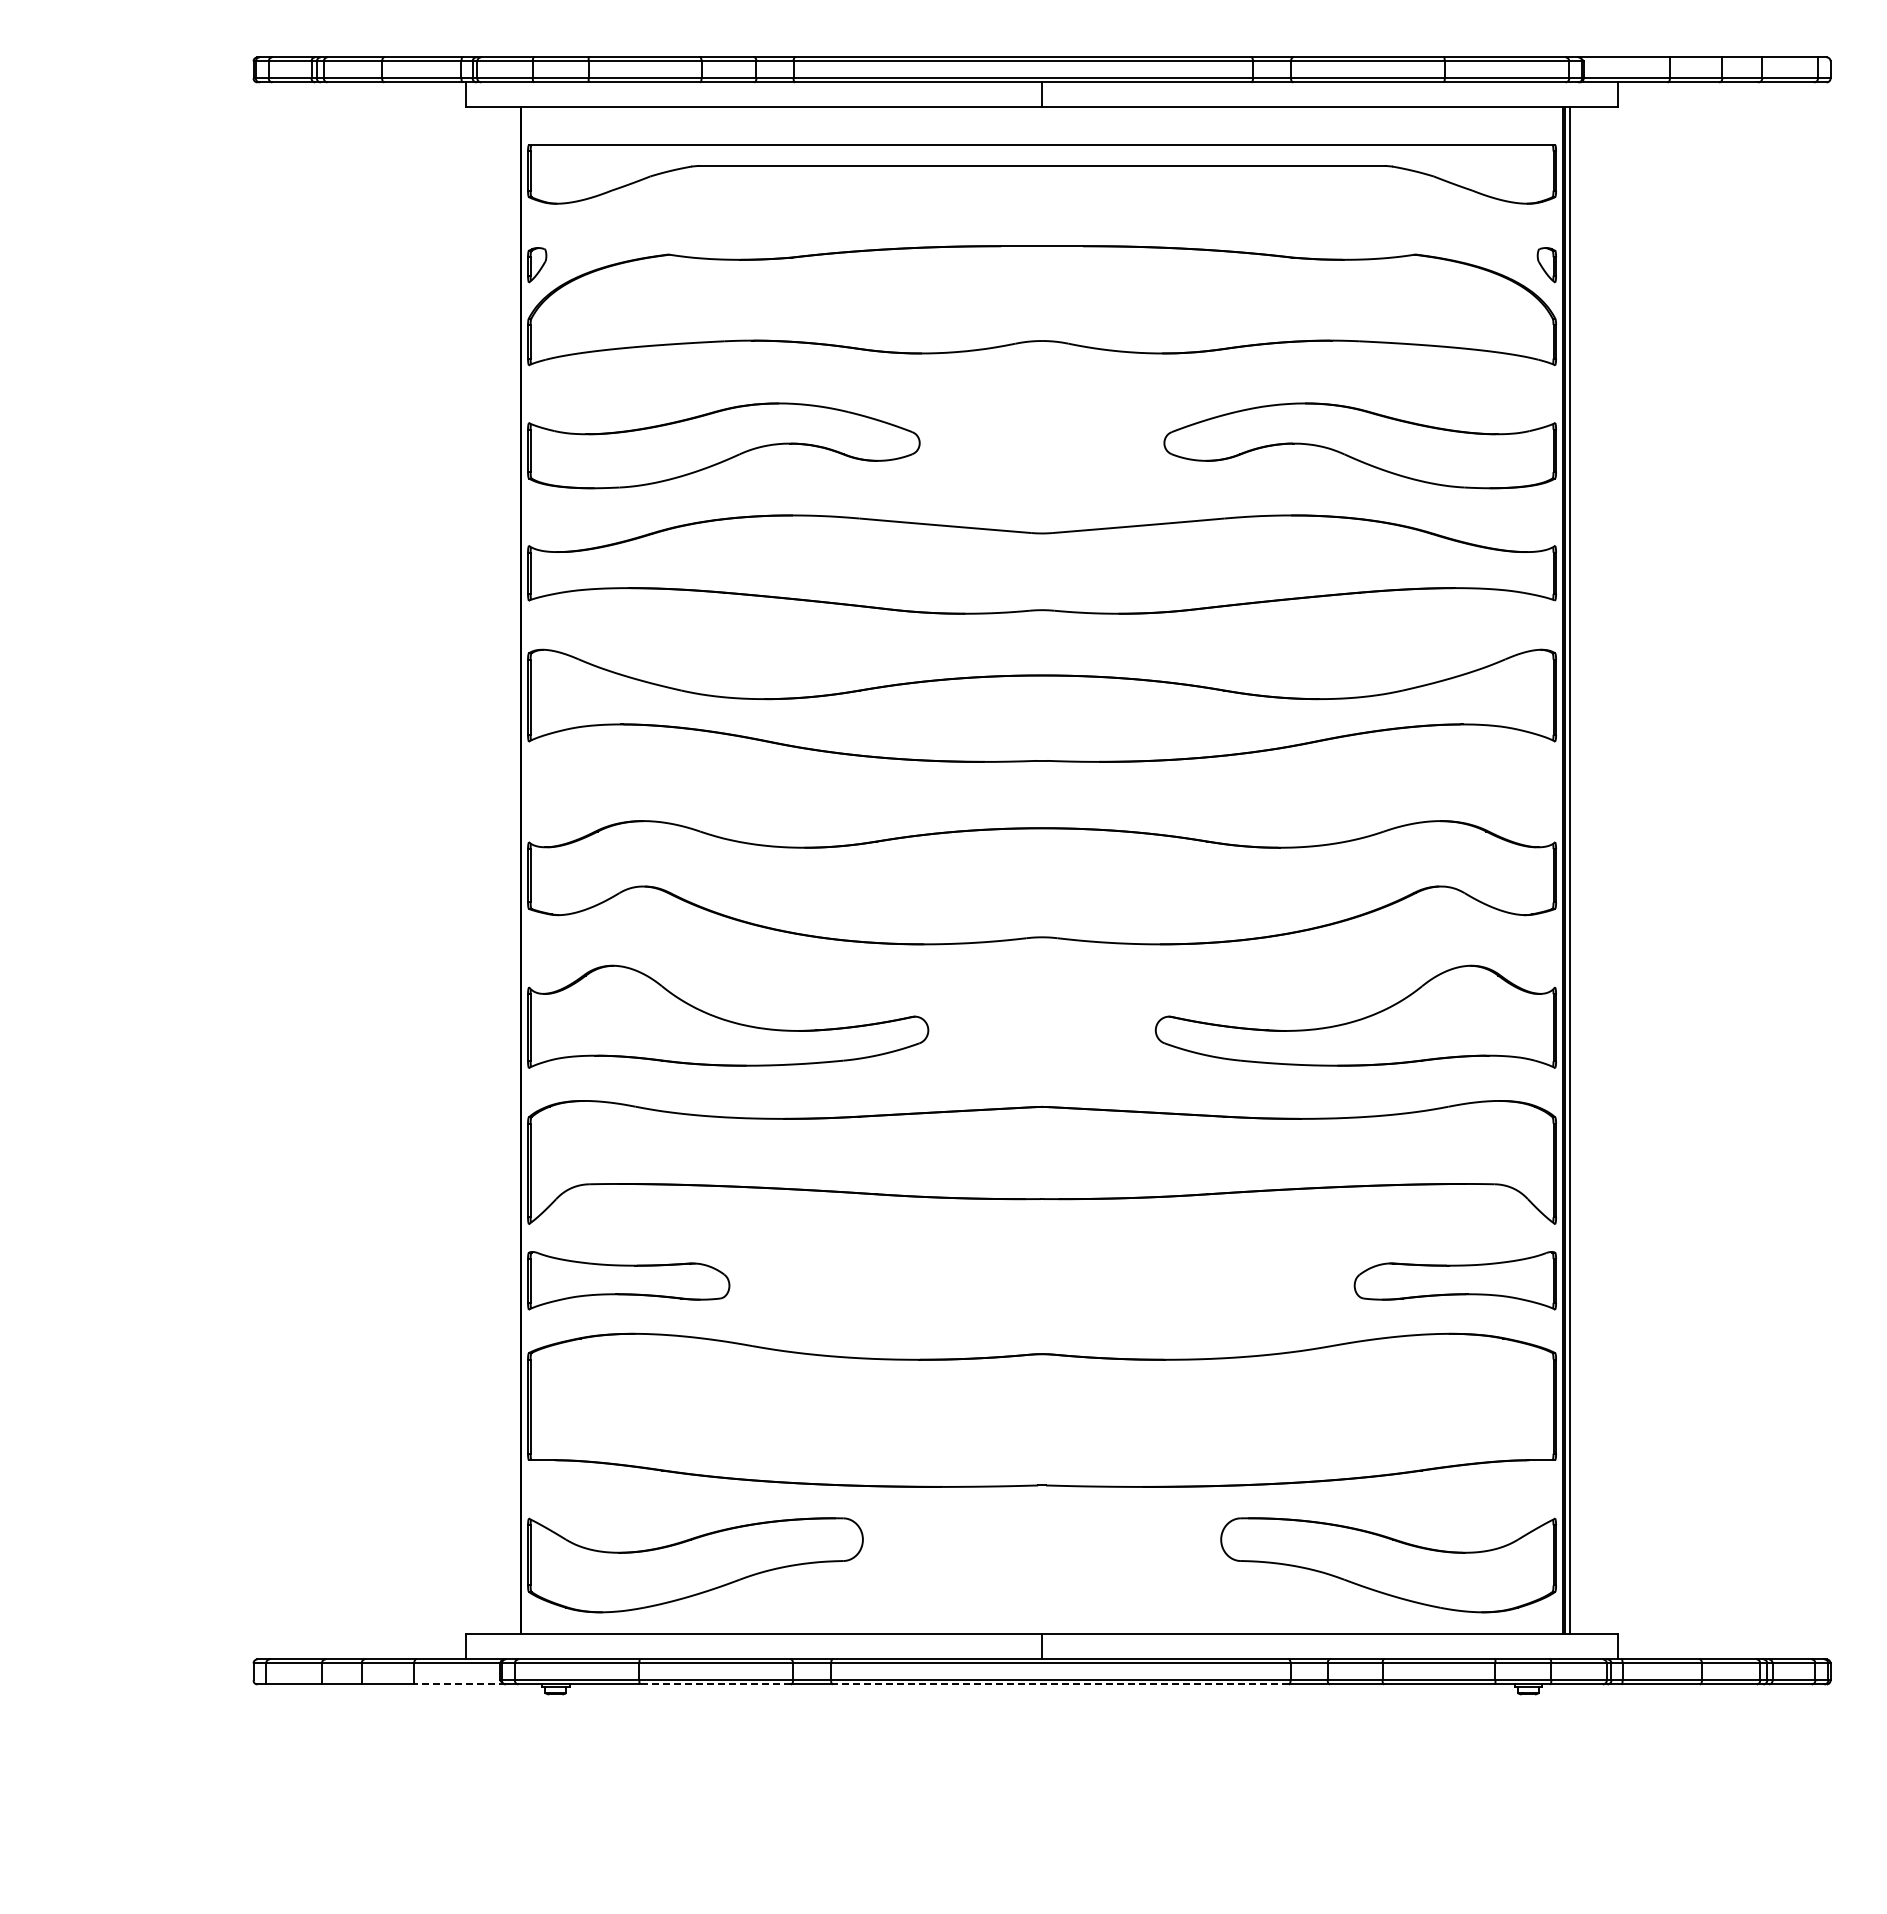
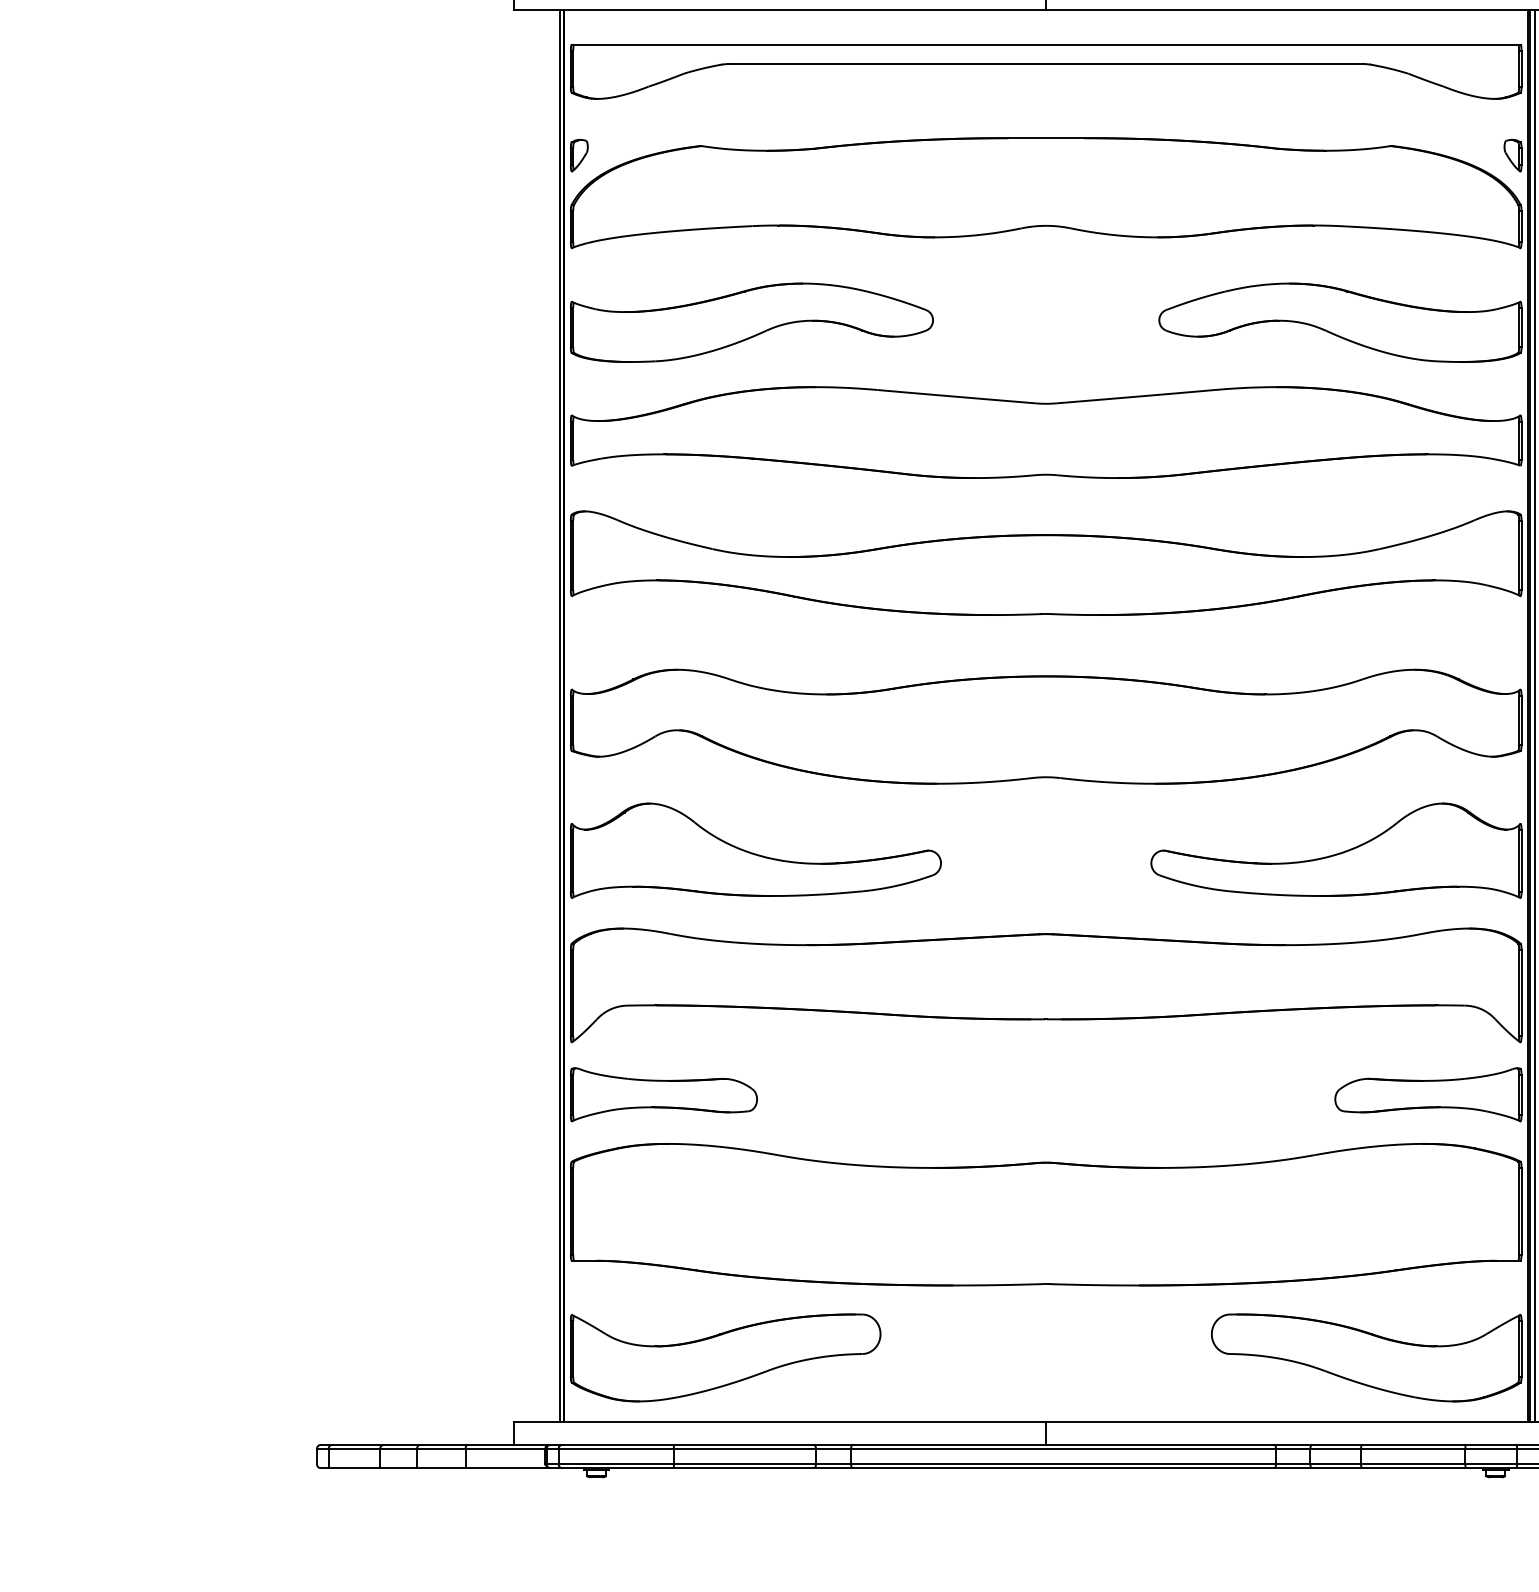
line: (515, 870) -> (559, 715), added
line: (460, 1684) -> (508, 1468), dashed -> solid
line: (715, 1684) -> (744, 1468), dashed -> solid
line: (1060, 1684) -> (1063, 1468), dashed -> solid

